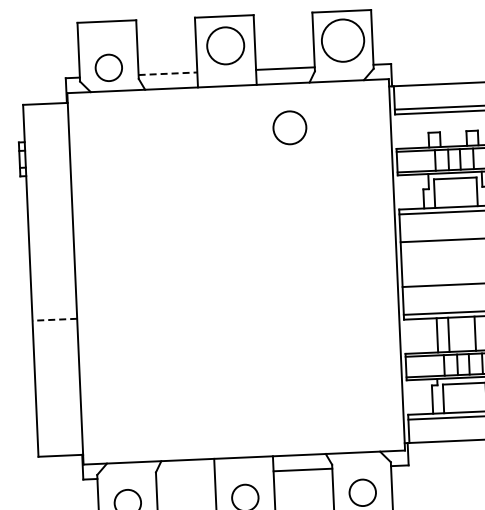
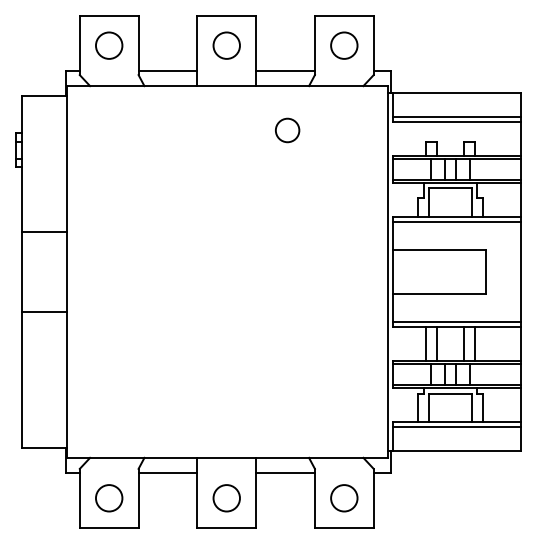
circle: (343, 40) -> (344, 45), size x0.62
circle: (225, 45) -> (226, 45), size x0.71
circle: (109, 67) -> (109, 45), moved
line: (168, 74) -> (168, 71), dashed -> solid
circle: (289, 127) -> (287, 130), size x0.71
line: (50, 240) -> (43, 232), added
line: (54, 319) -> (43, 311), dashed -> solid
line: (185, 474) -> (167, 472), added

